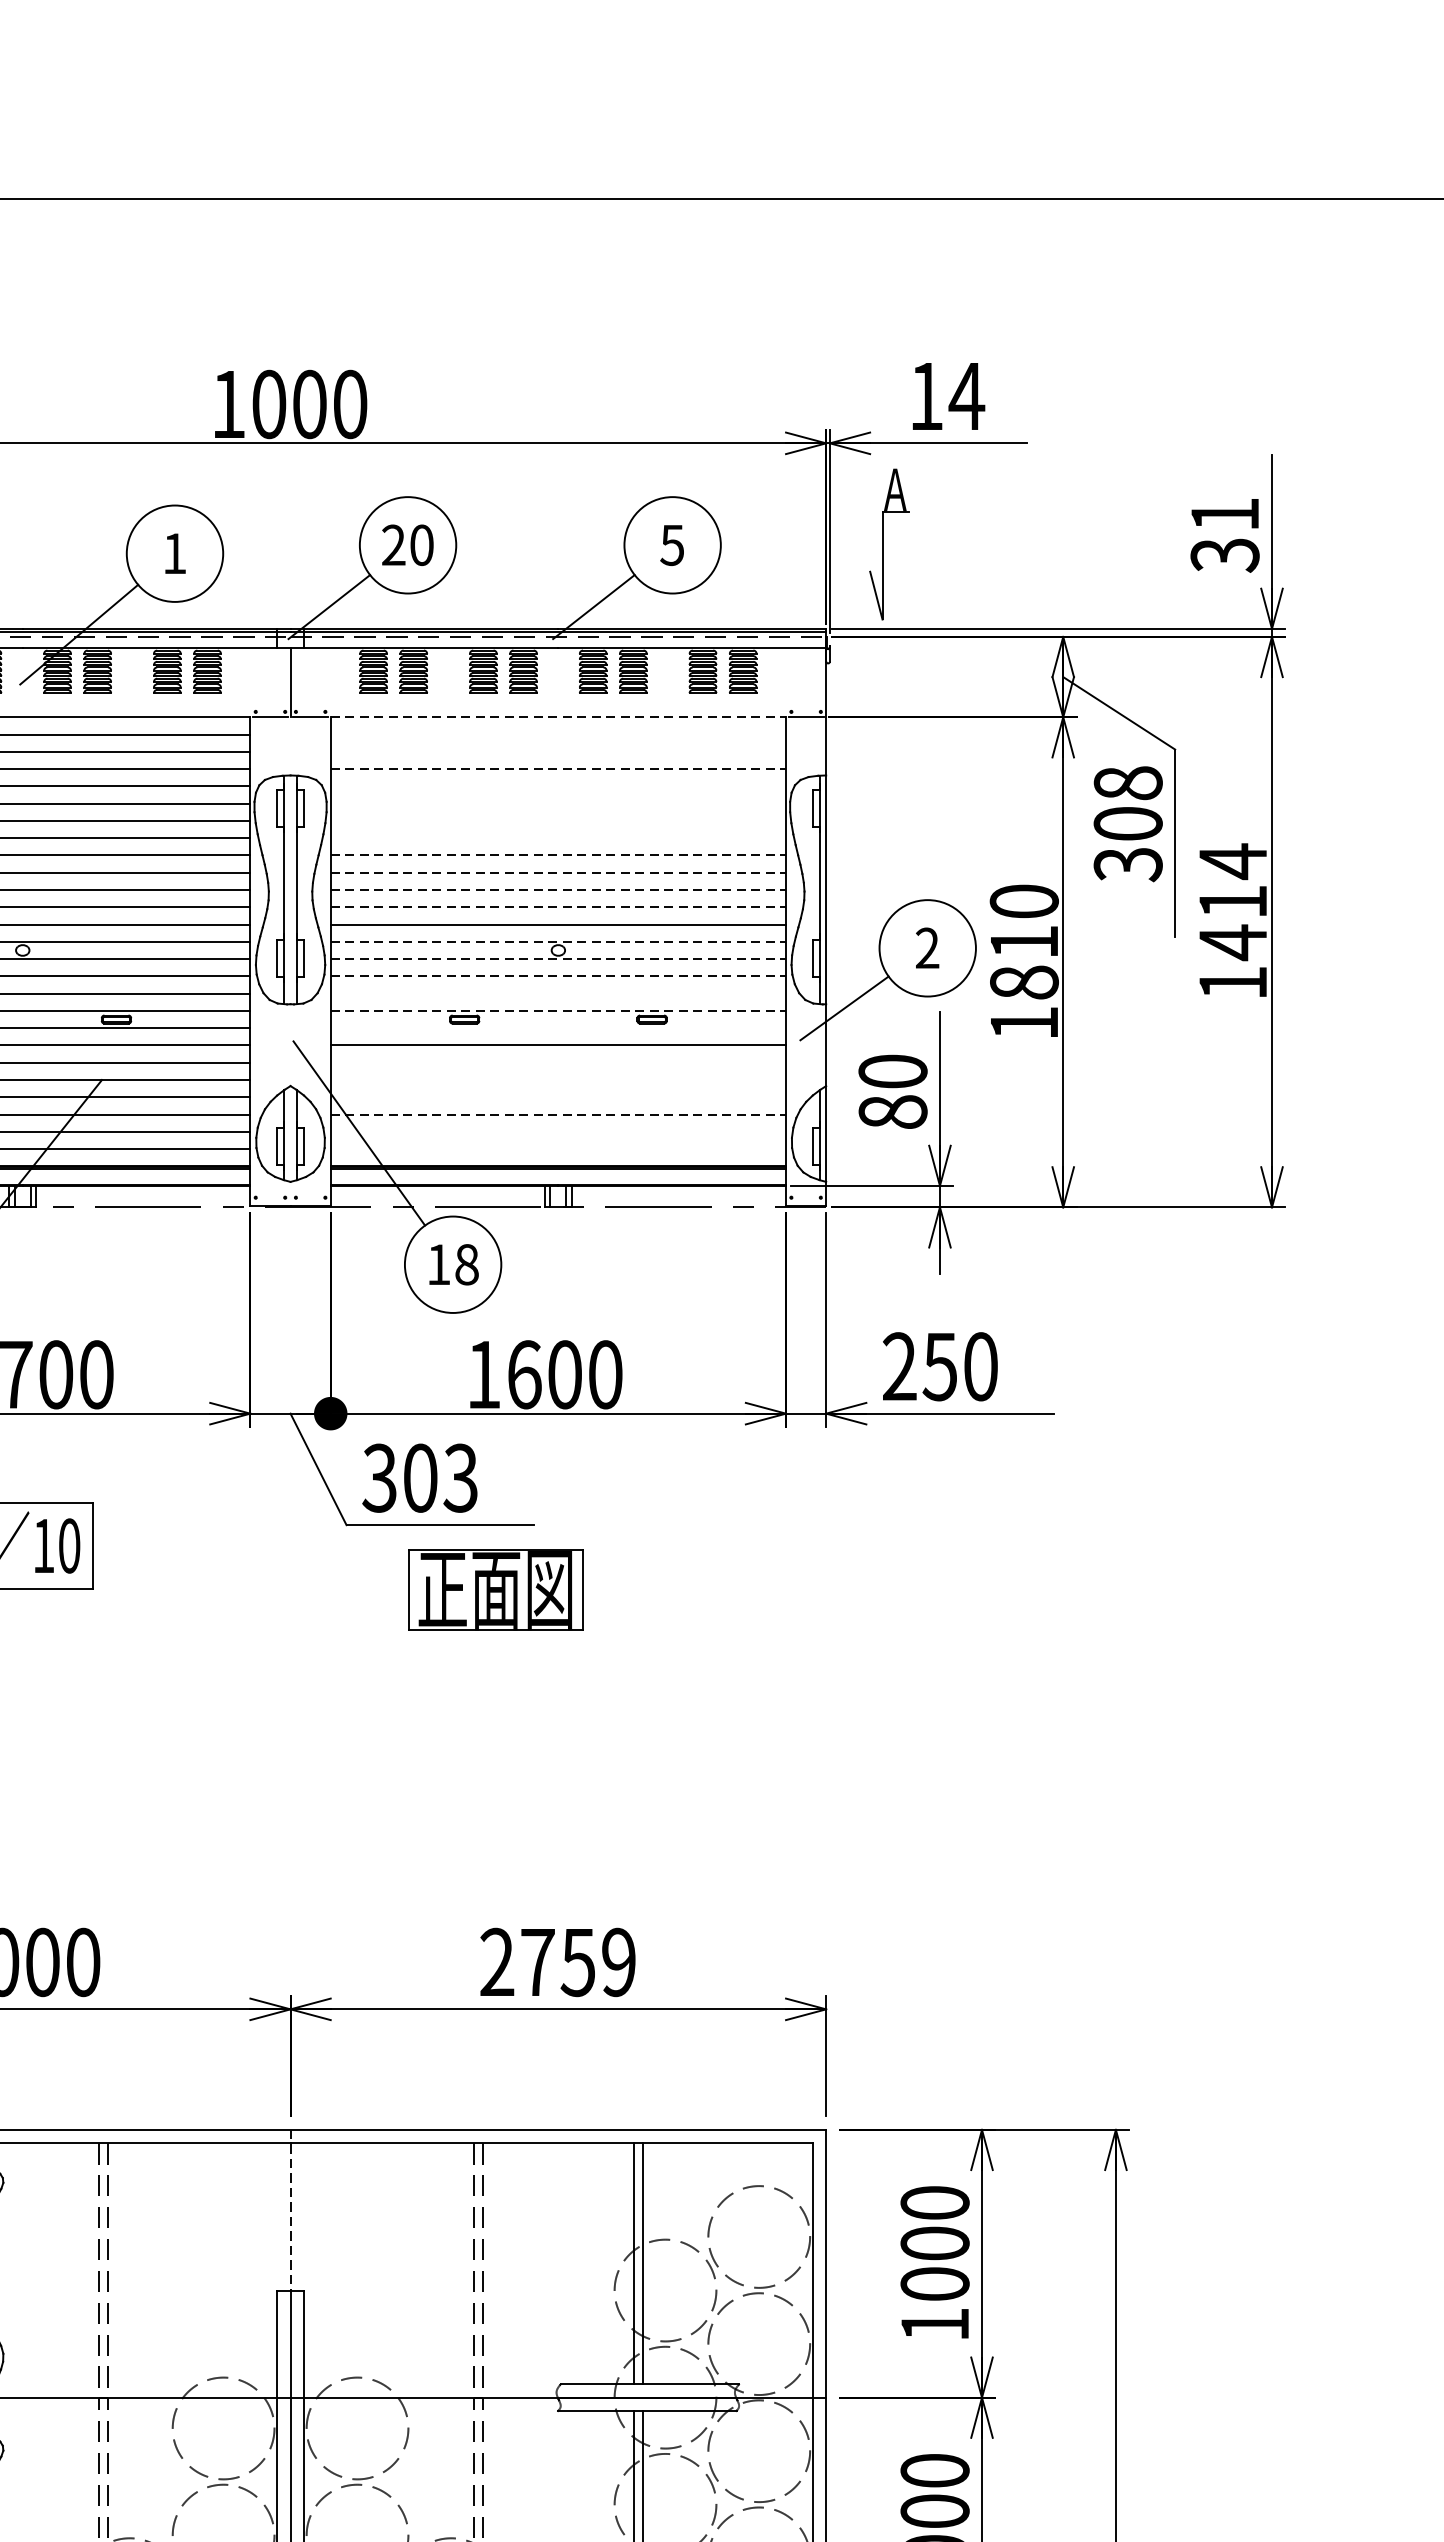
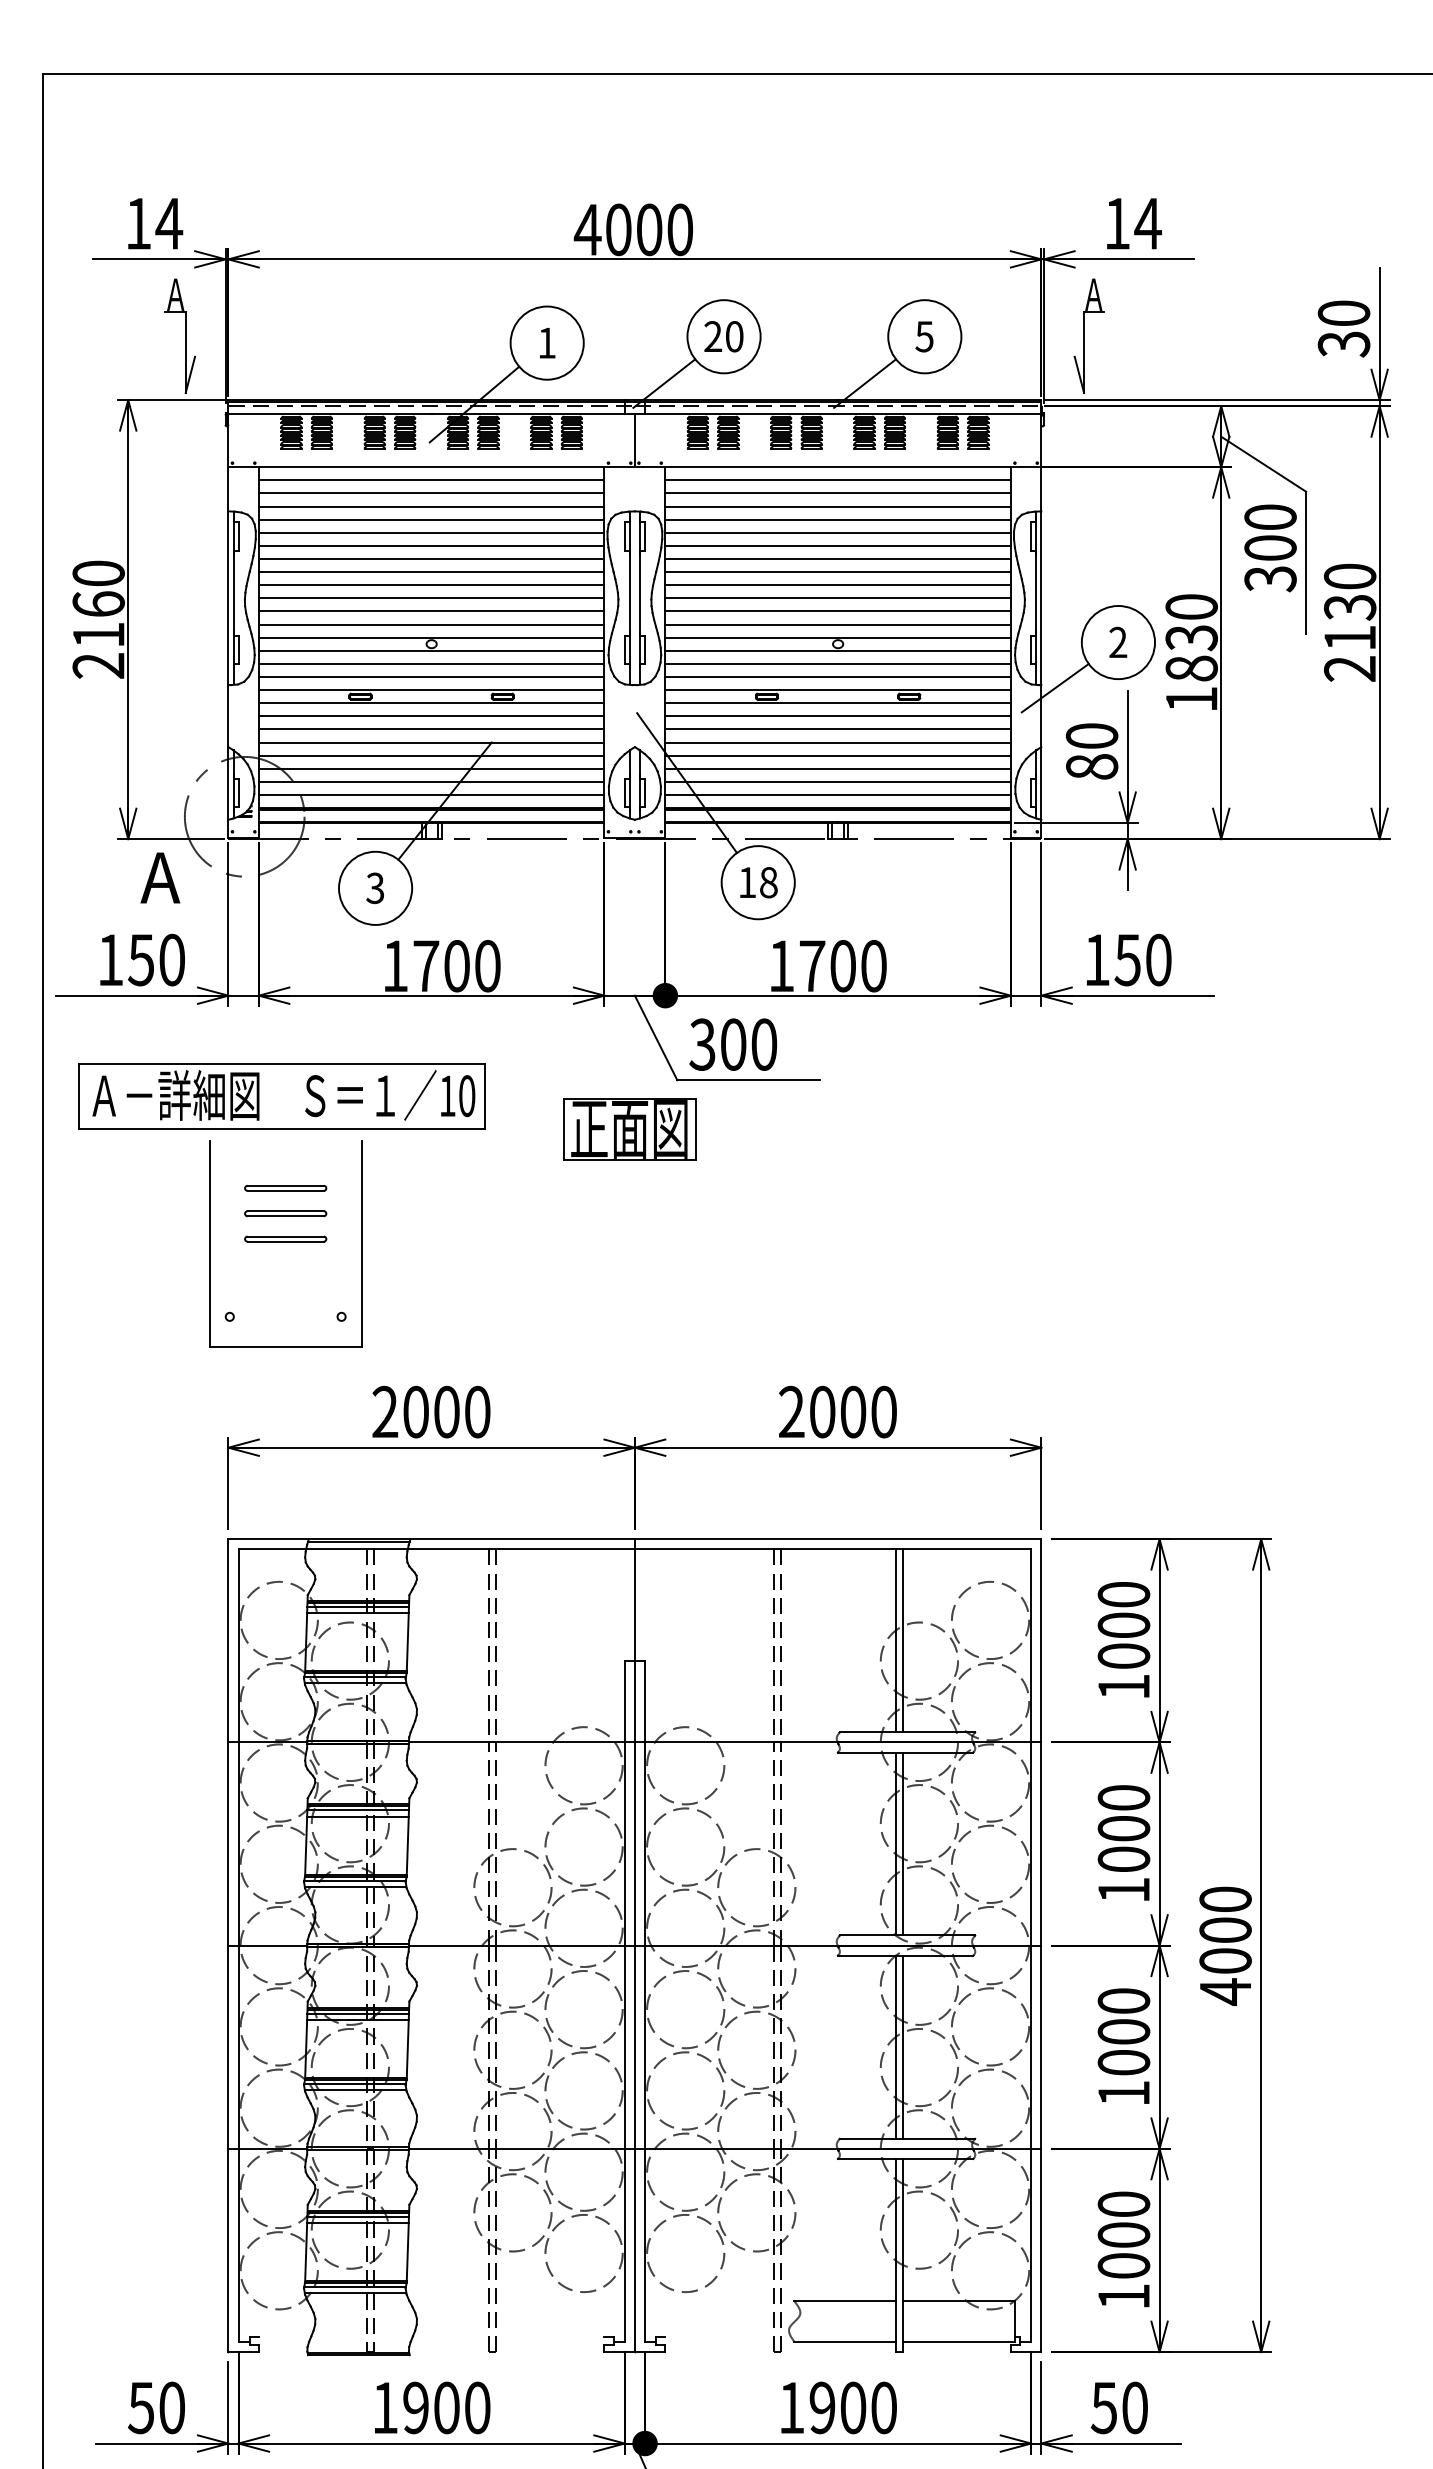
text: (228, 403) -> (587, 229), 1000 -> 4000
text: (1224, 513) -> (1343, 312), 31 -> 30
line: (558, 717) -> (838, 467), dashed -> solid
line: (557, 734) -> (837, 480), added
line: (557, 751) -> (837, 493), added
line: (558, 769) -> (838, 506), dashed -> solid
text: (1128, 783) -> (1270, 517), 308 -> 300
line: (557, 786) -> (837, 519), added
line: (557, 803) -> (837, 532), added
line: (557, 820) -> (837, 545), added
line: (557, 837) -> (837, 558), added
line: (558, 855) -> (838, 572), dashed -> solid
line: (558, 873) -> (838, 585), dashed -> solid
line: (558, 890) -> (838, 598), dashed -> solid
line: (558, 907) -> (838, 611), dashed -> solid
text: (1232, 920) -> (1349, 621), 1414 -> 2130
line: (558, 941) -> (838, 637), dashed -> solid
text: (1024, 942) -> (1191, 638), 1810 -> 1830
line: (558, 958) -> (838, 650), dashed -> solid
line: (558, 975) -> (838, 663), dashed -> solid
line: (557, 993) -> (837, 676), added
line: (558, 1011) -> (838, 690), dashed -> solid
line: (557, 1028) -> (837, 703), added
line: (557, 1062) -> (837, 729), added
line: (557, 1080) -> (837, 742), added
line: (557, 1097) -> (837, 755), added
line: (558, 1114) -> (838, 768), dashed -> solid
line: (557, 1131) -> (837, 781), added
line: (557, 1148) -> (837, 794), added
text: (898, 1365) -> (1096, 959), 250 -> 150
text: (524, 1375) -> (812, 966), 1600 -> 1700
text: (461, 1477) -> (764, 1044), 303 -> 300
part: (495, 1589) -> (629, 1129), moved
text: (578, 1961) -> (853, 1411), 2759 -> 2000
line: (290, 2210) -> (634, 1600), dashed -> solid

